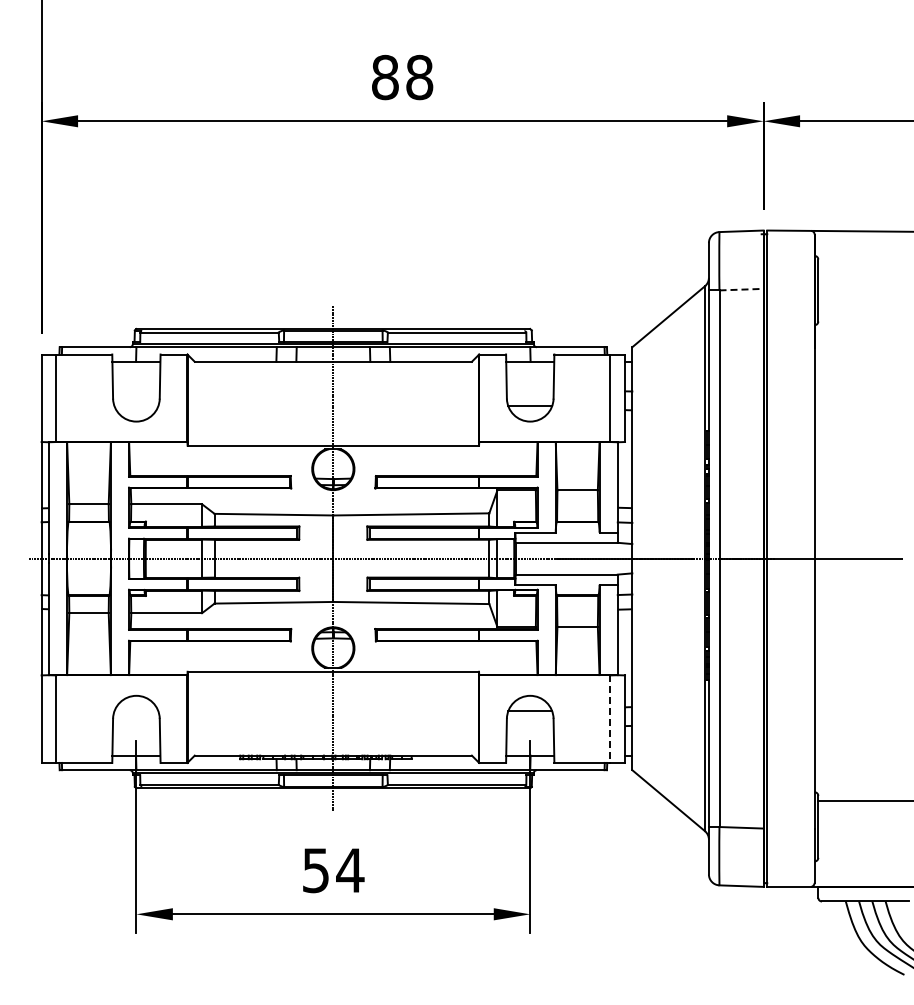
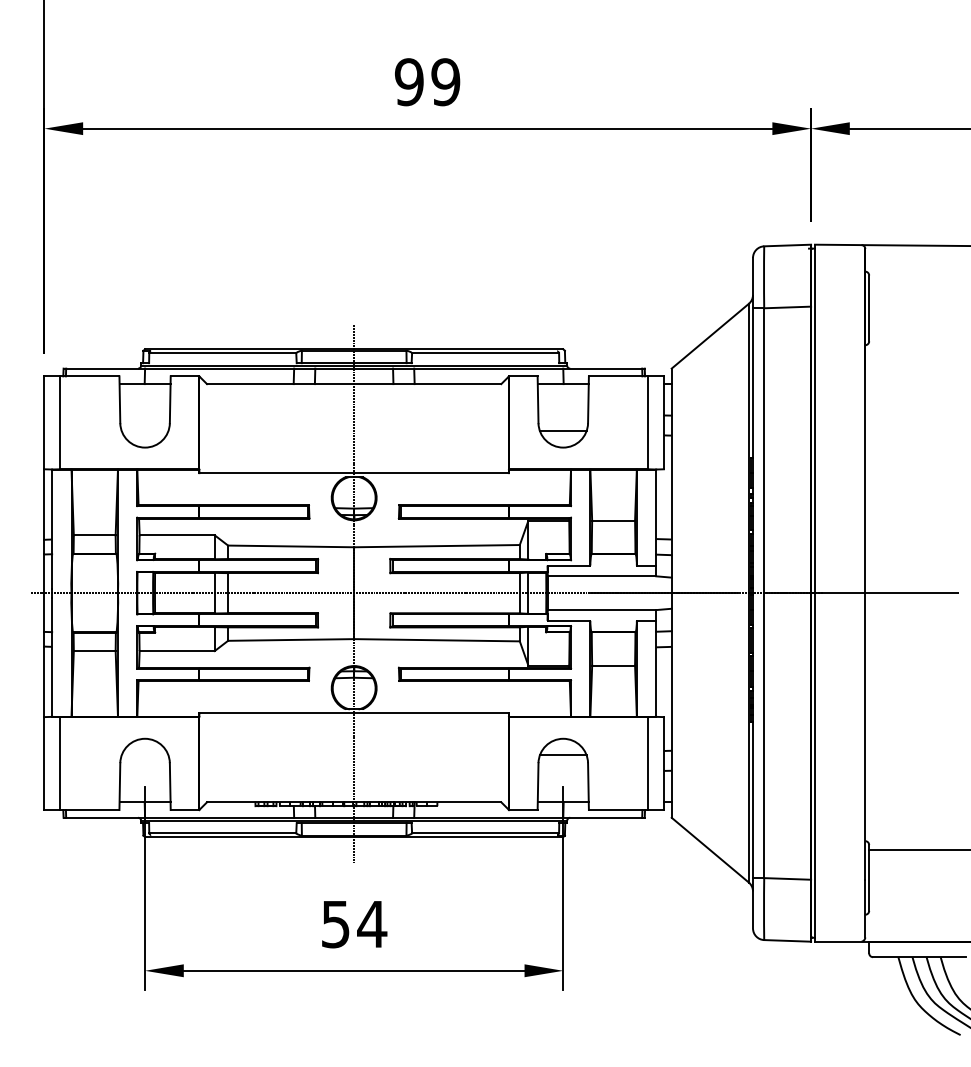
text: (402, 77) -> (427, 82), 88 -> 99
line: (742, 289) -> (788, 307), dashed -> solid
line: (610, 719) -> (648, 763), dashed -> solid

